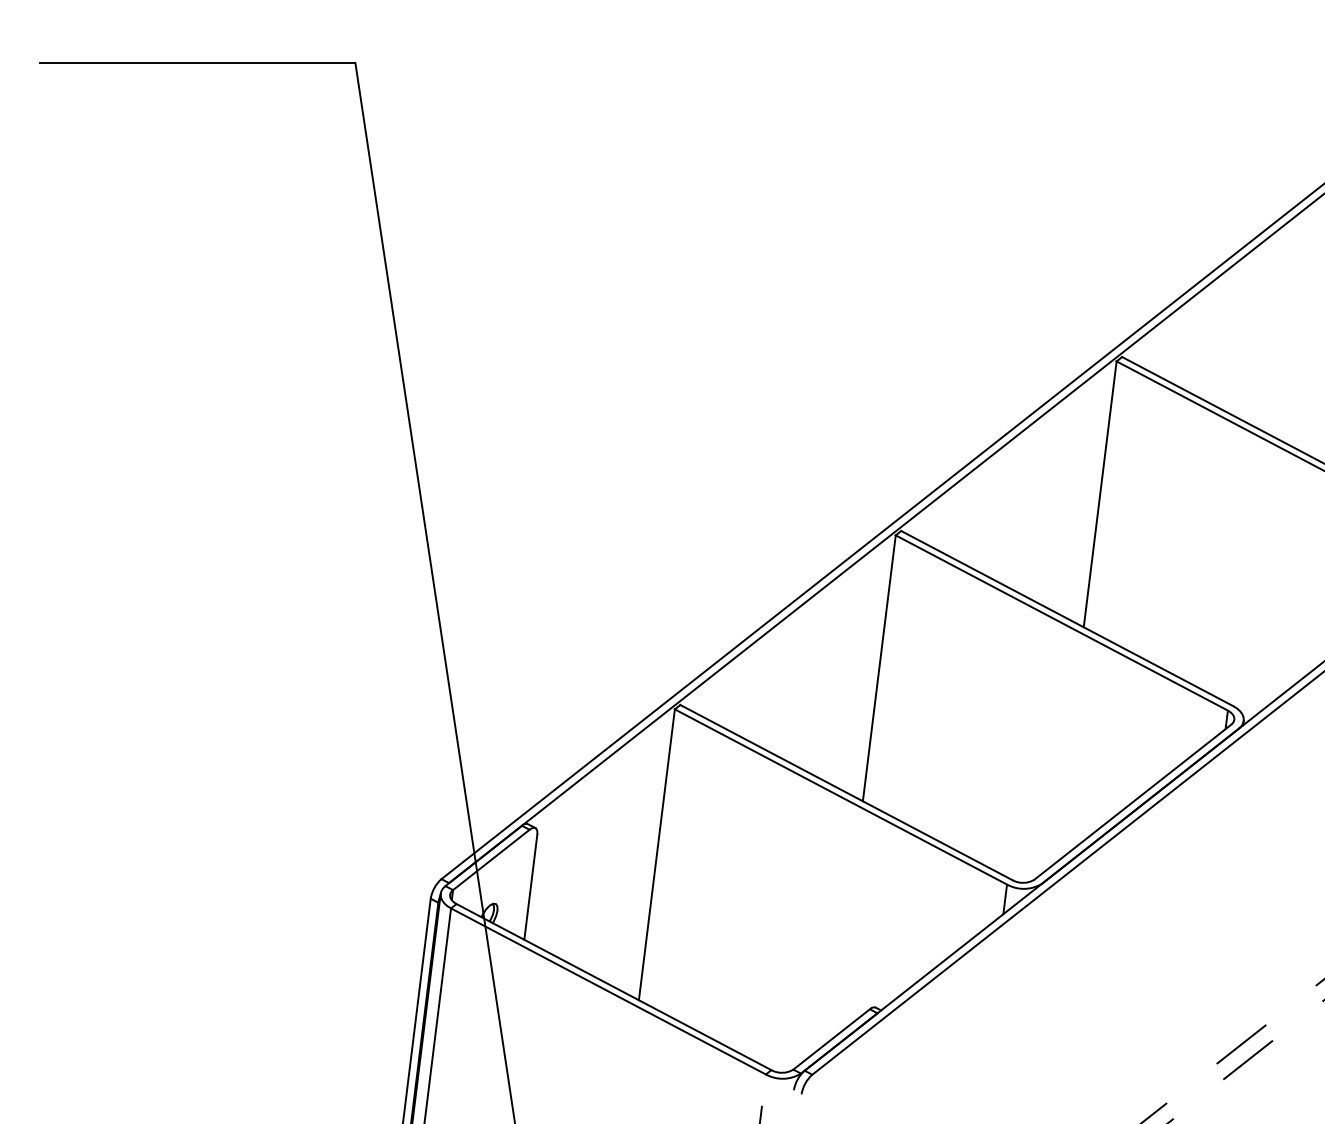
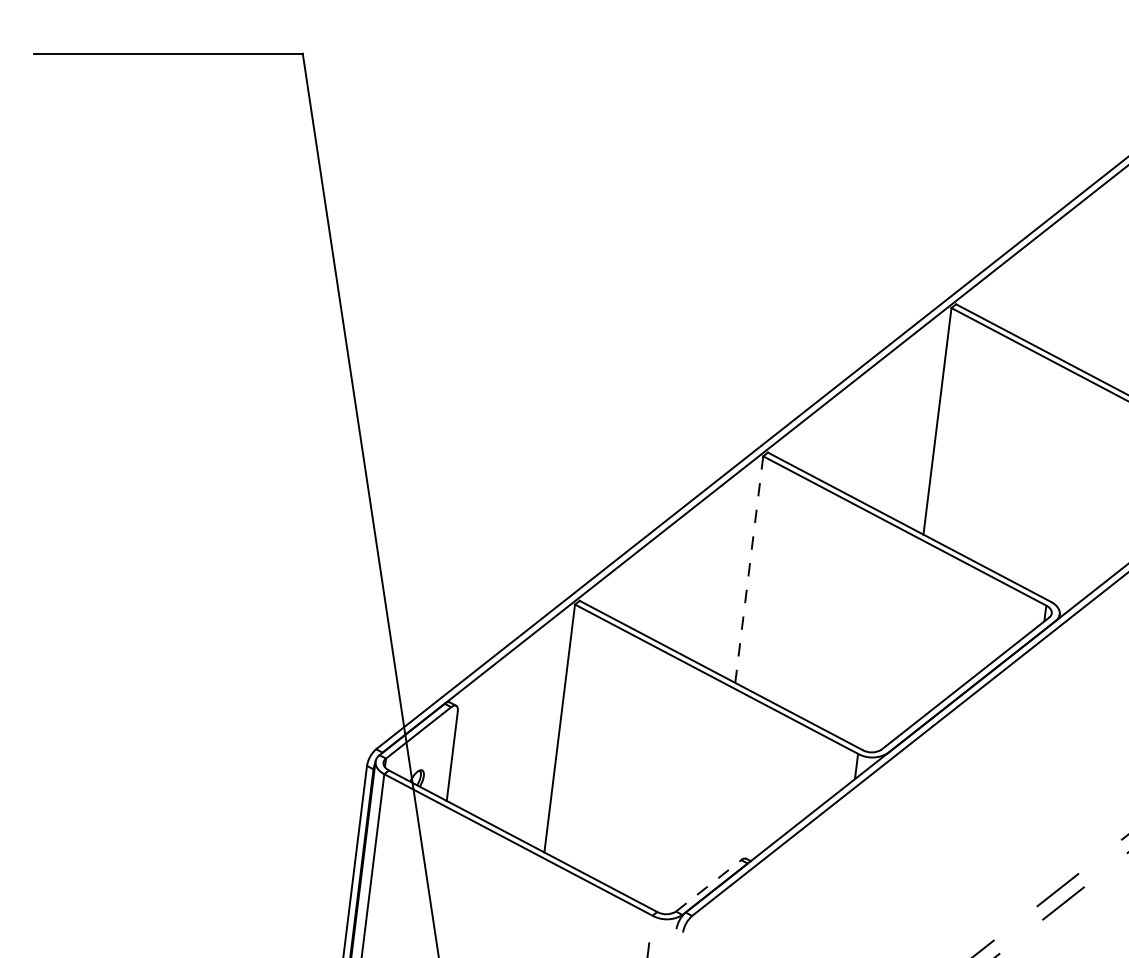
line: (879, 669) -> (749, 570), solid -> dashed
line: (831, 1039) -> (708, 885), solid -> dashed

